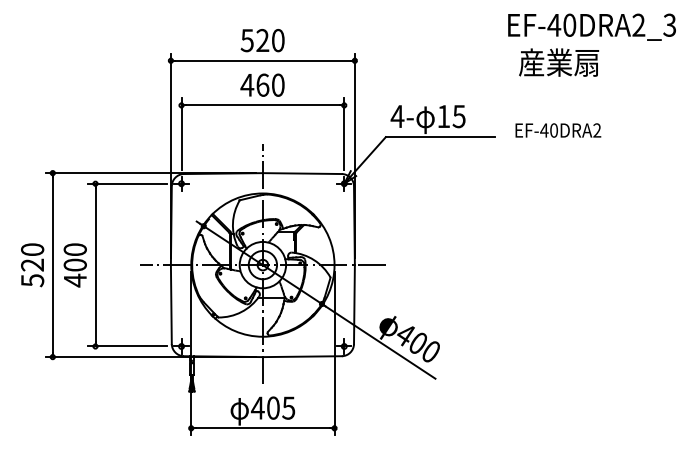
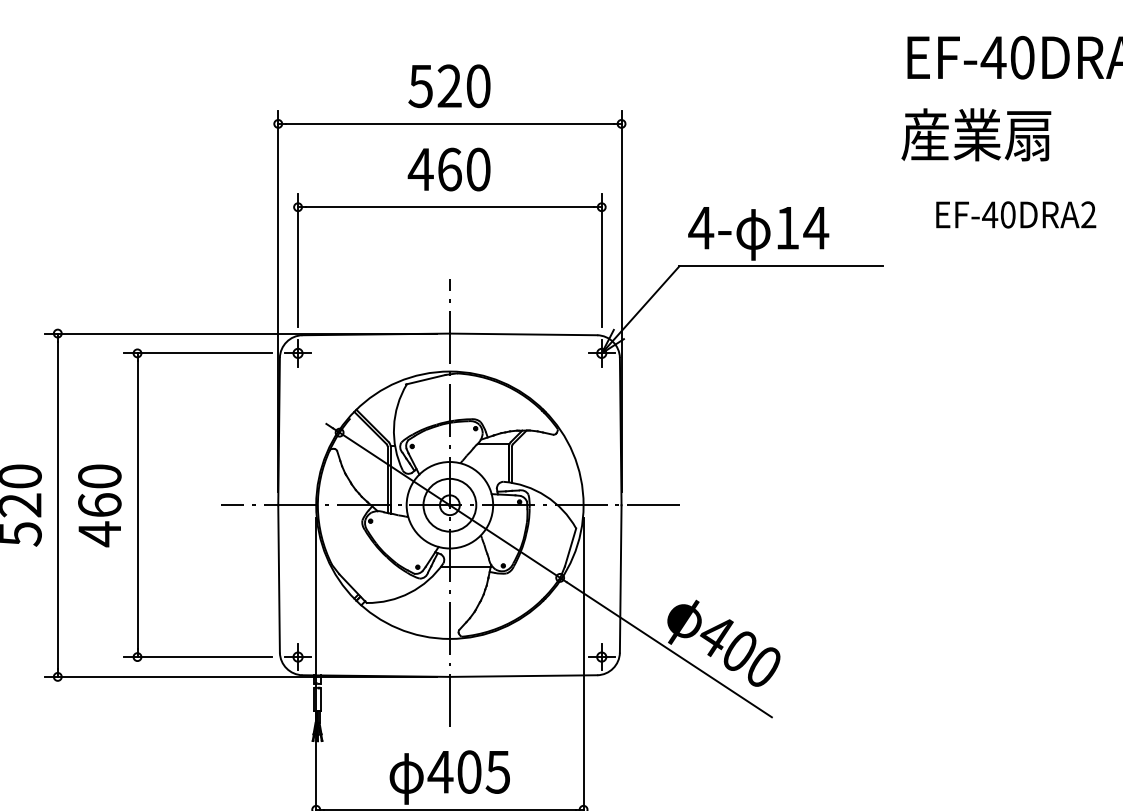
text: (559, 62) -> (977, 134), moved
text: (459, 116) -> (816, 227), 15 -> 14
text: (558, 130) -> (1016, 214), moved
text: (74, 264) -> (98, 504), 400 -> 460

